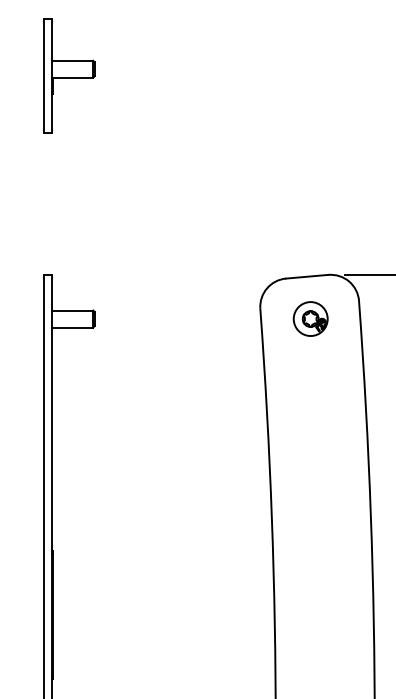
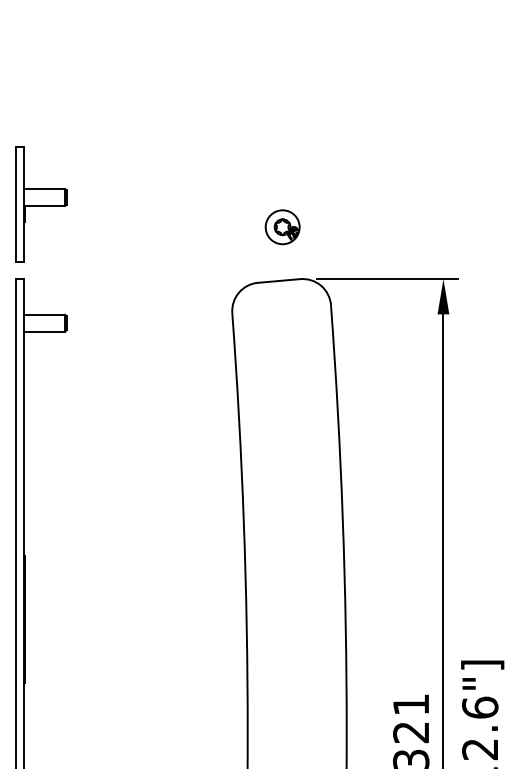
part: (69, 76) -> (41, 204), moved
part: (310, 319) -> (282, 227), moved

